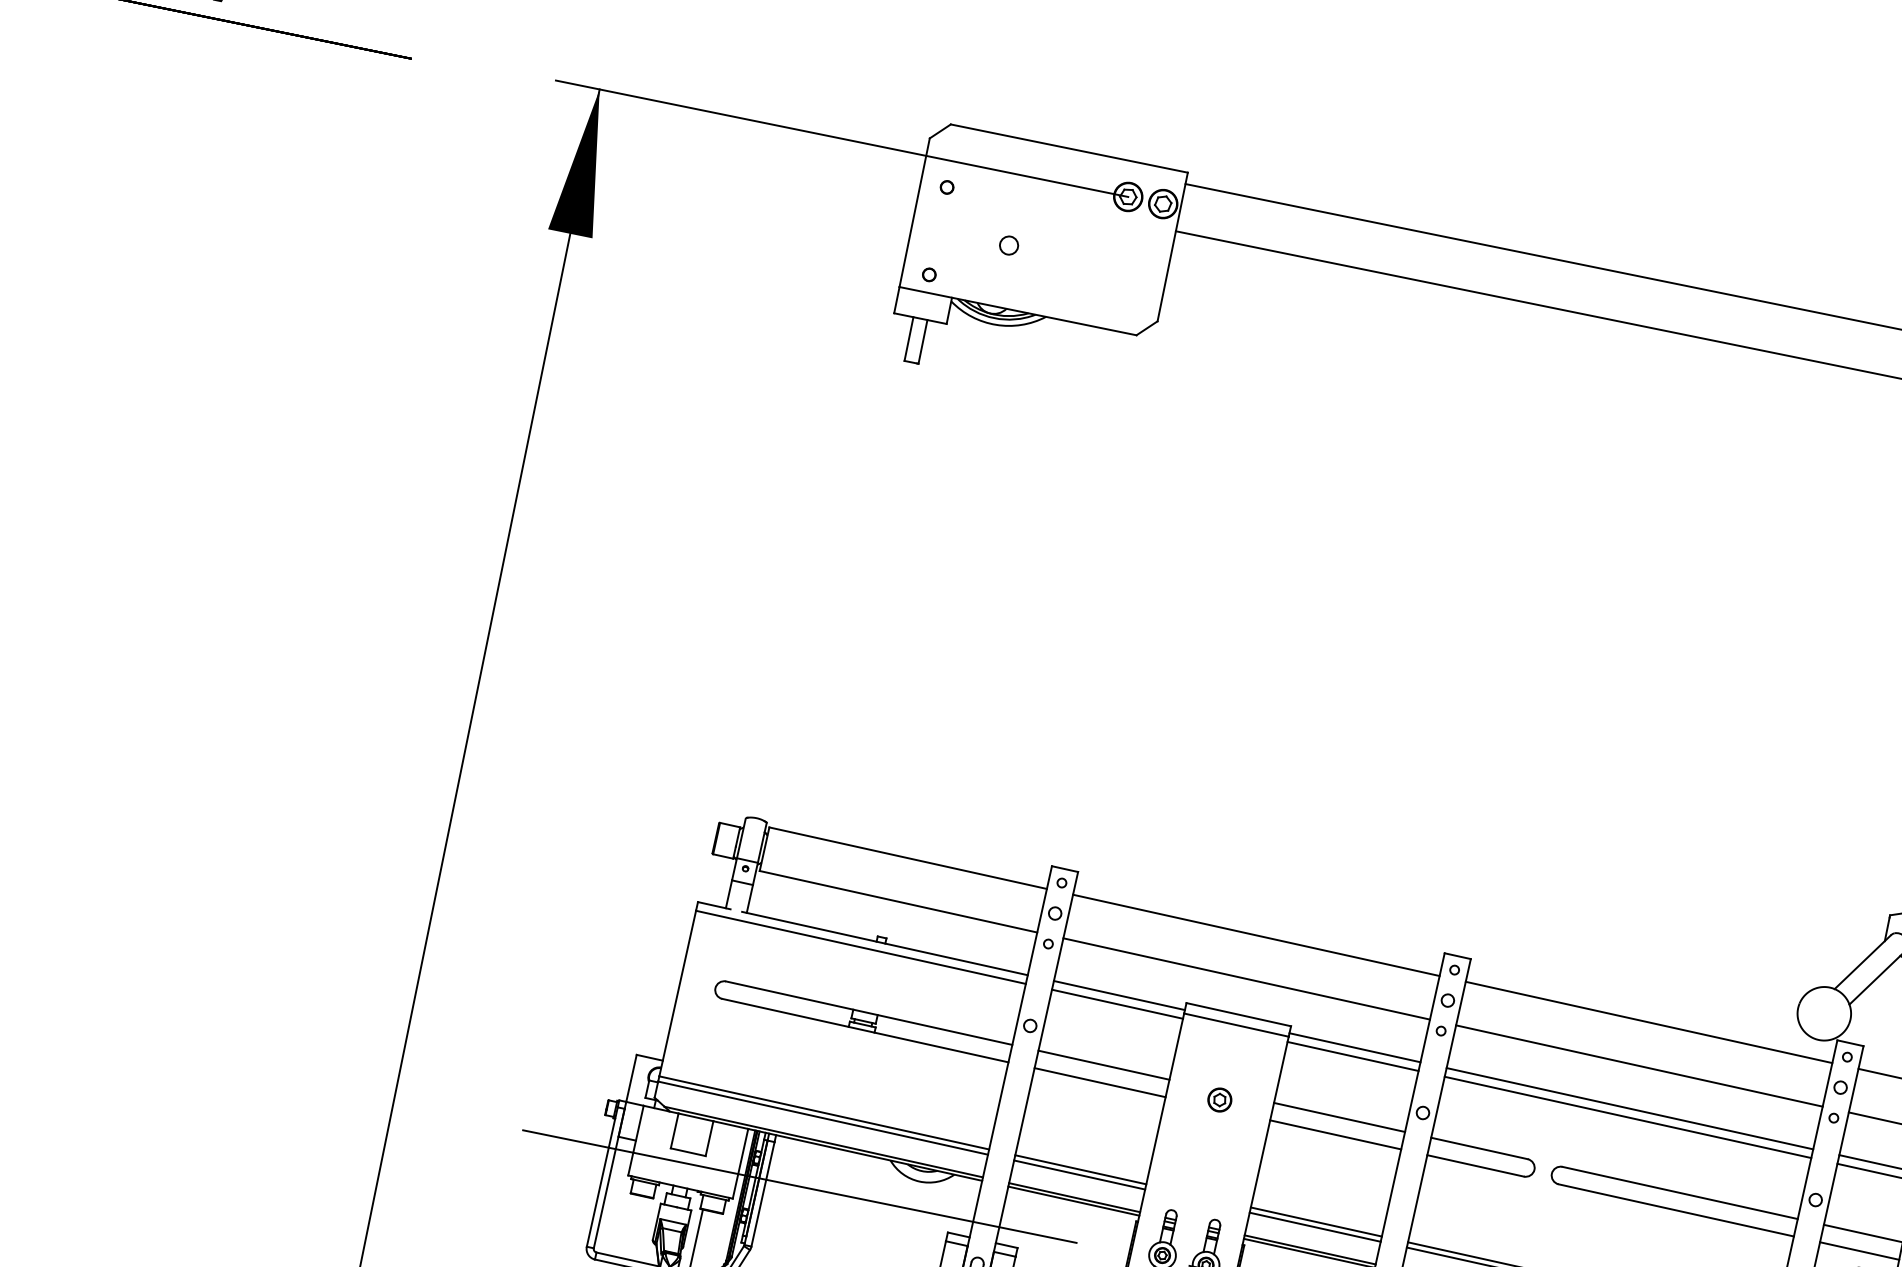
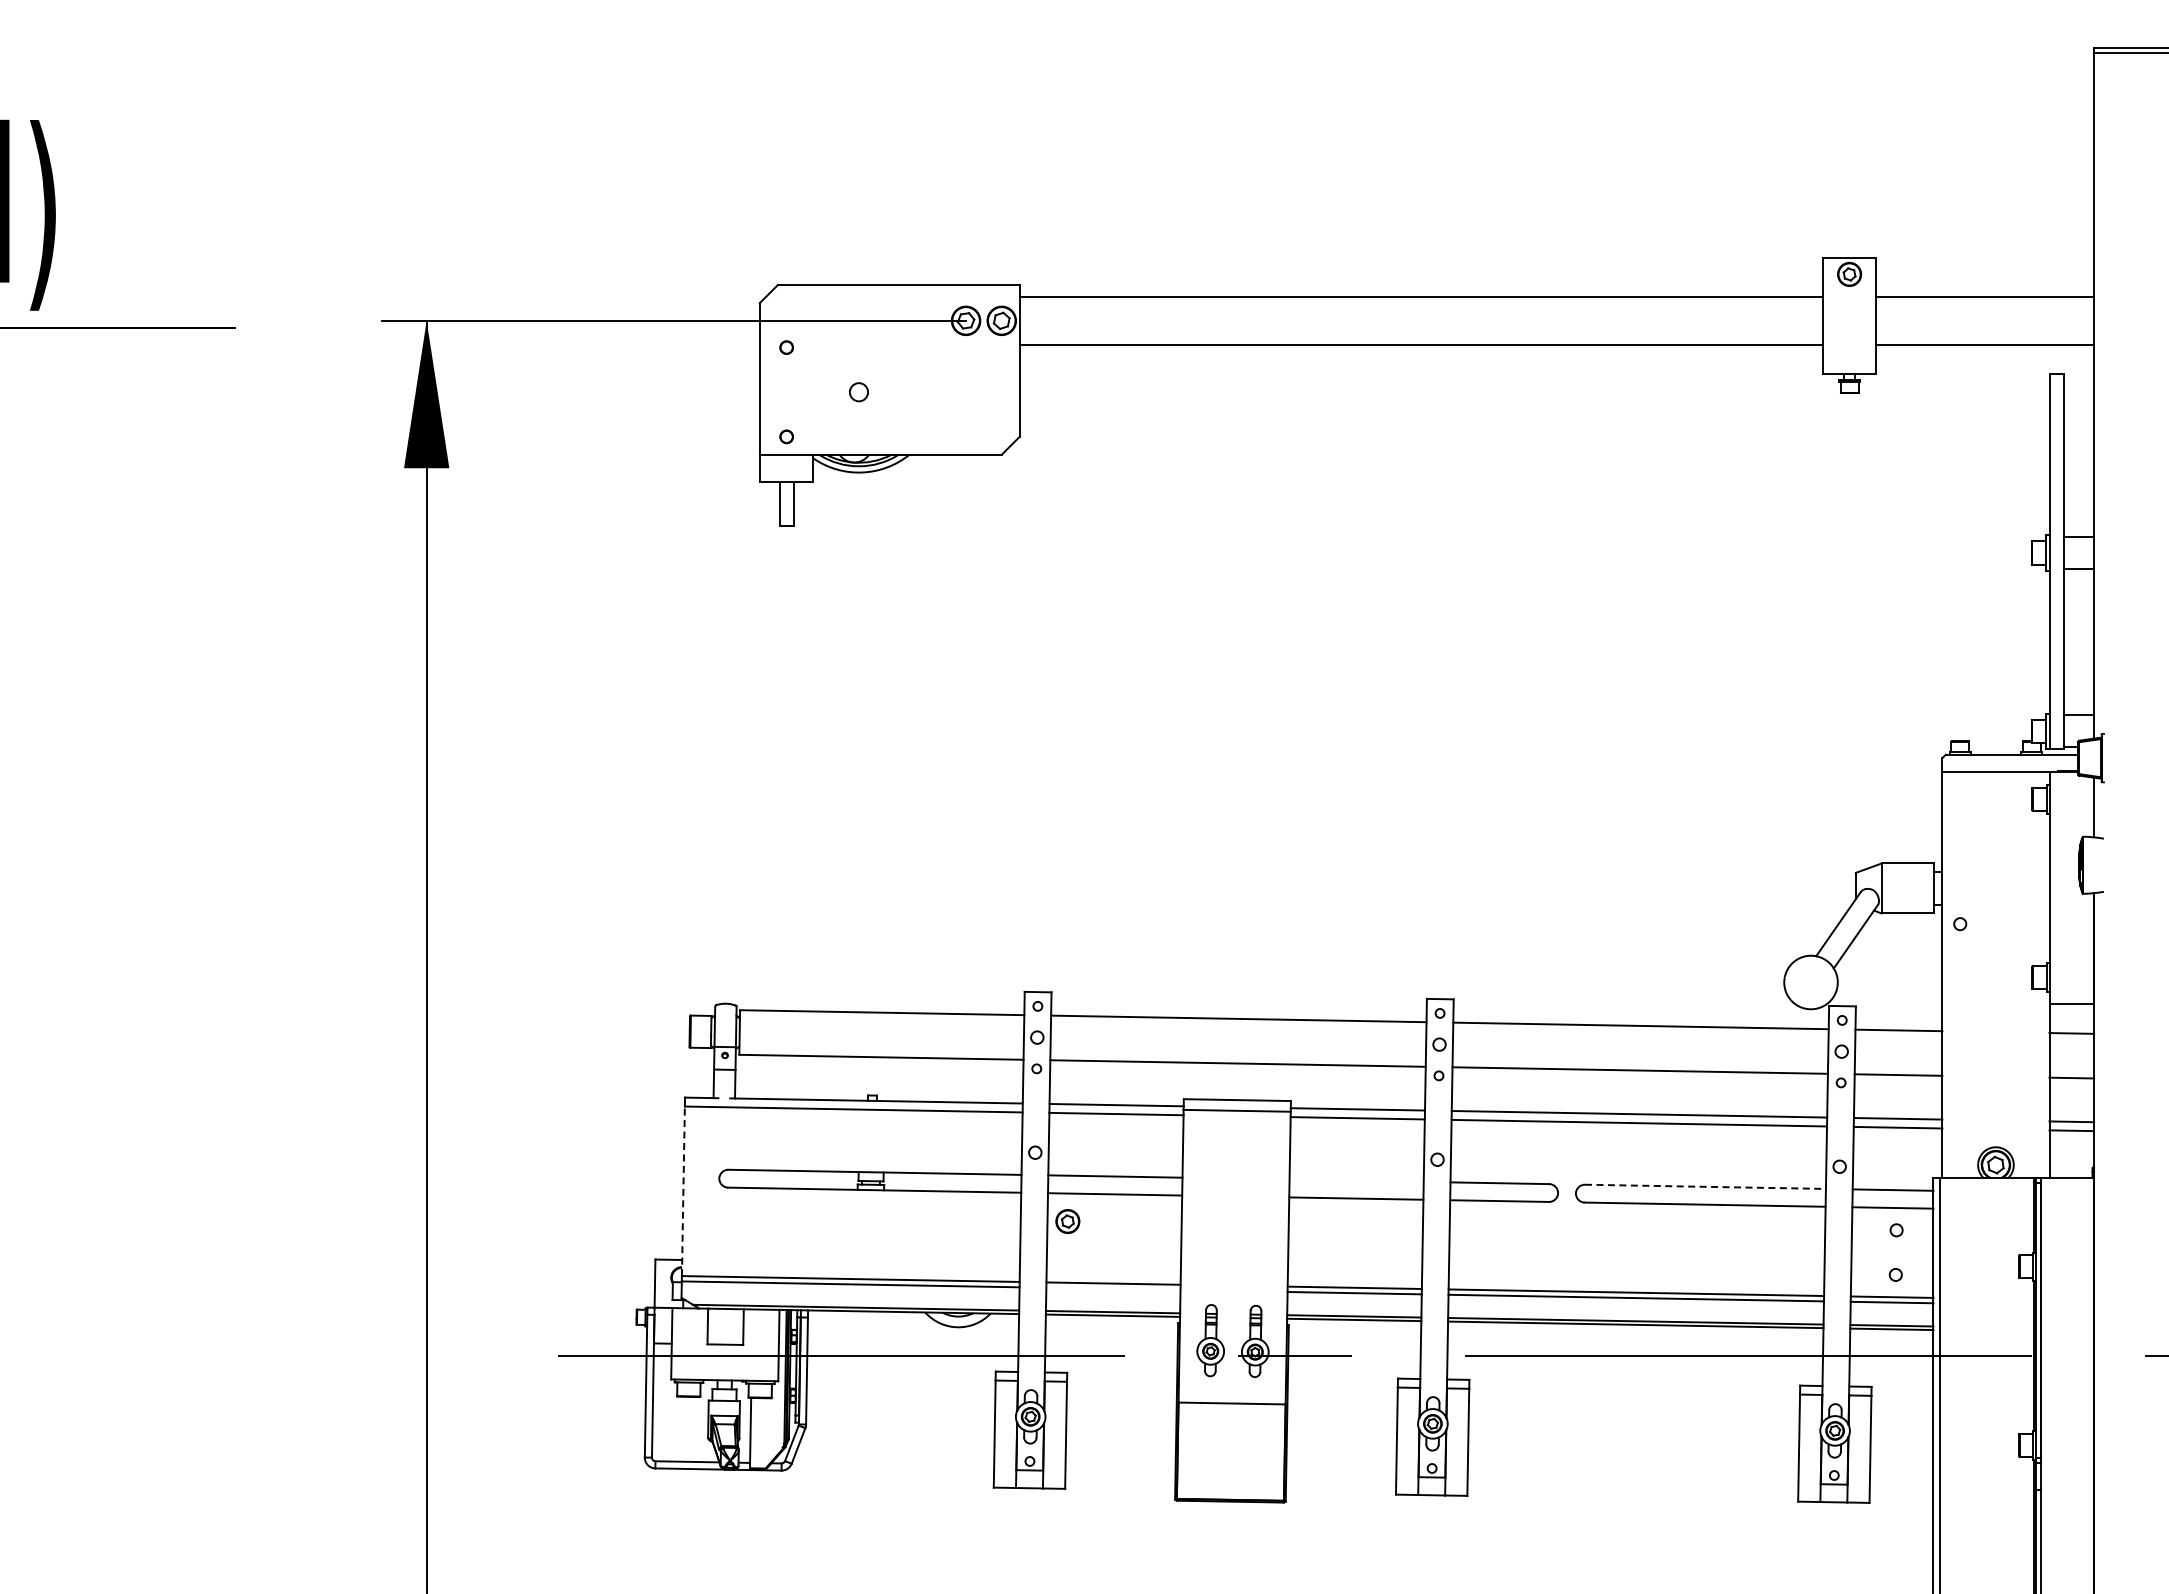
line: (677, 993) -> (683, 1191), solid -> dashed
part: (1219, 1099) -> (1067, 1221), moved
line: (1339, 1117) -> (1356, 1180), removed
line: (1079, 1174) -> (1113, 1288), removed
line: (1680, 1192) -> (1705, 1186), solid -> dashed

